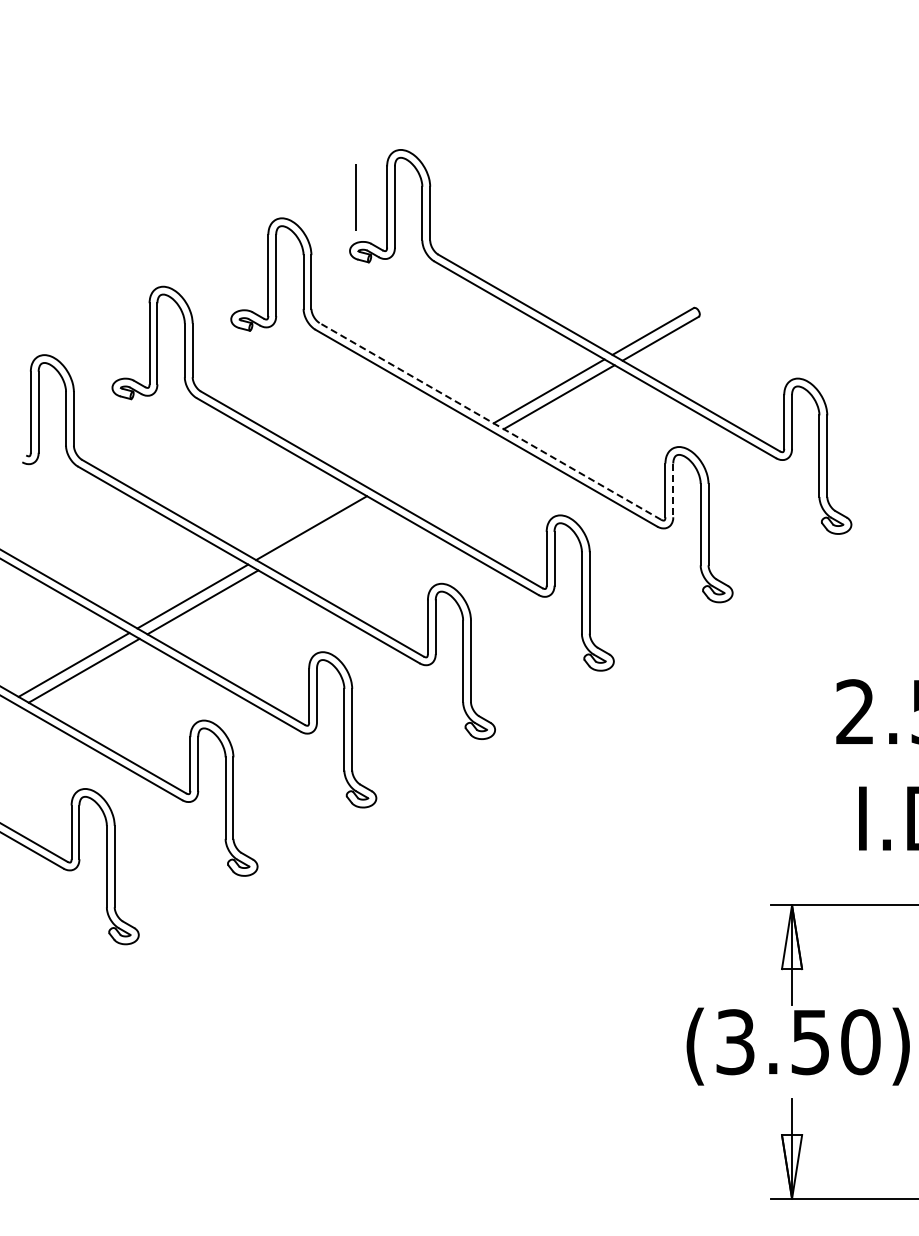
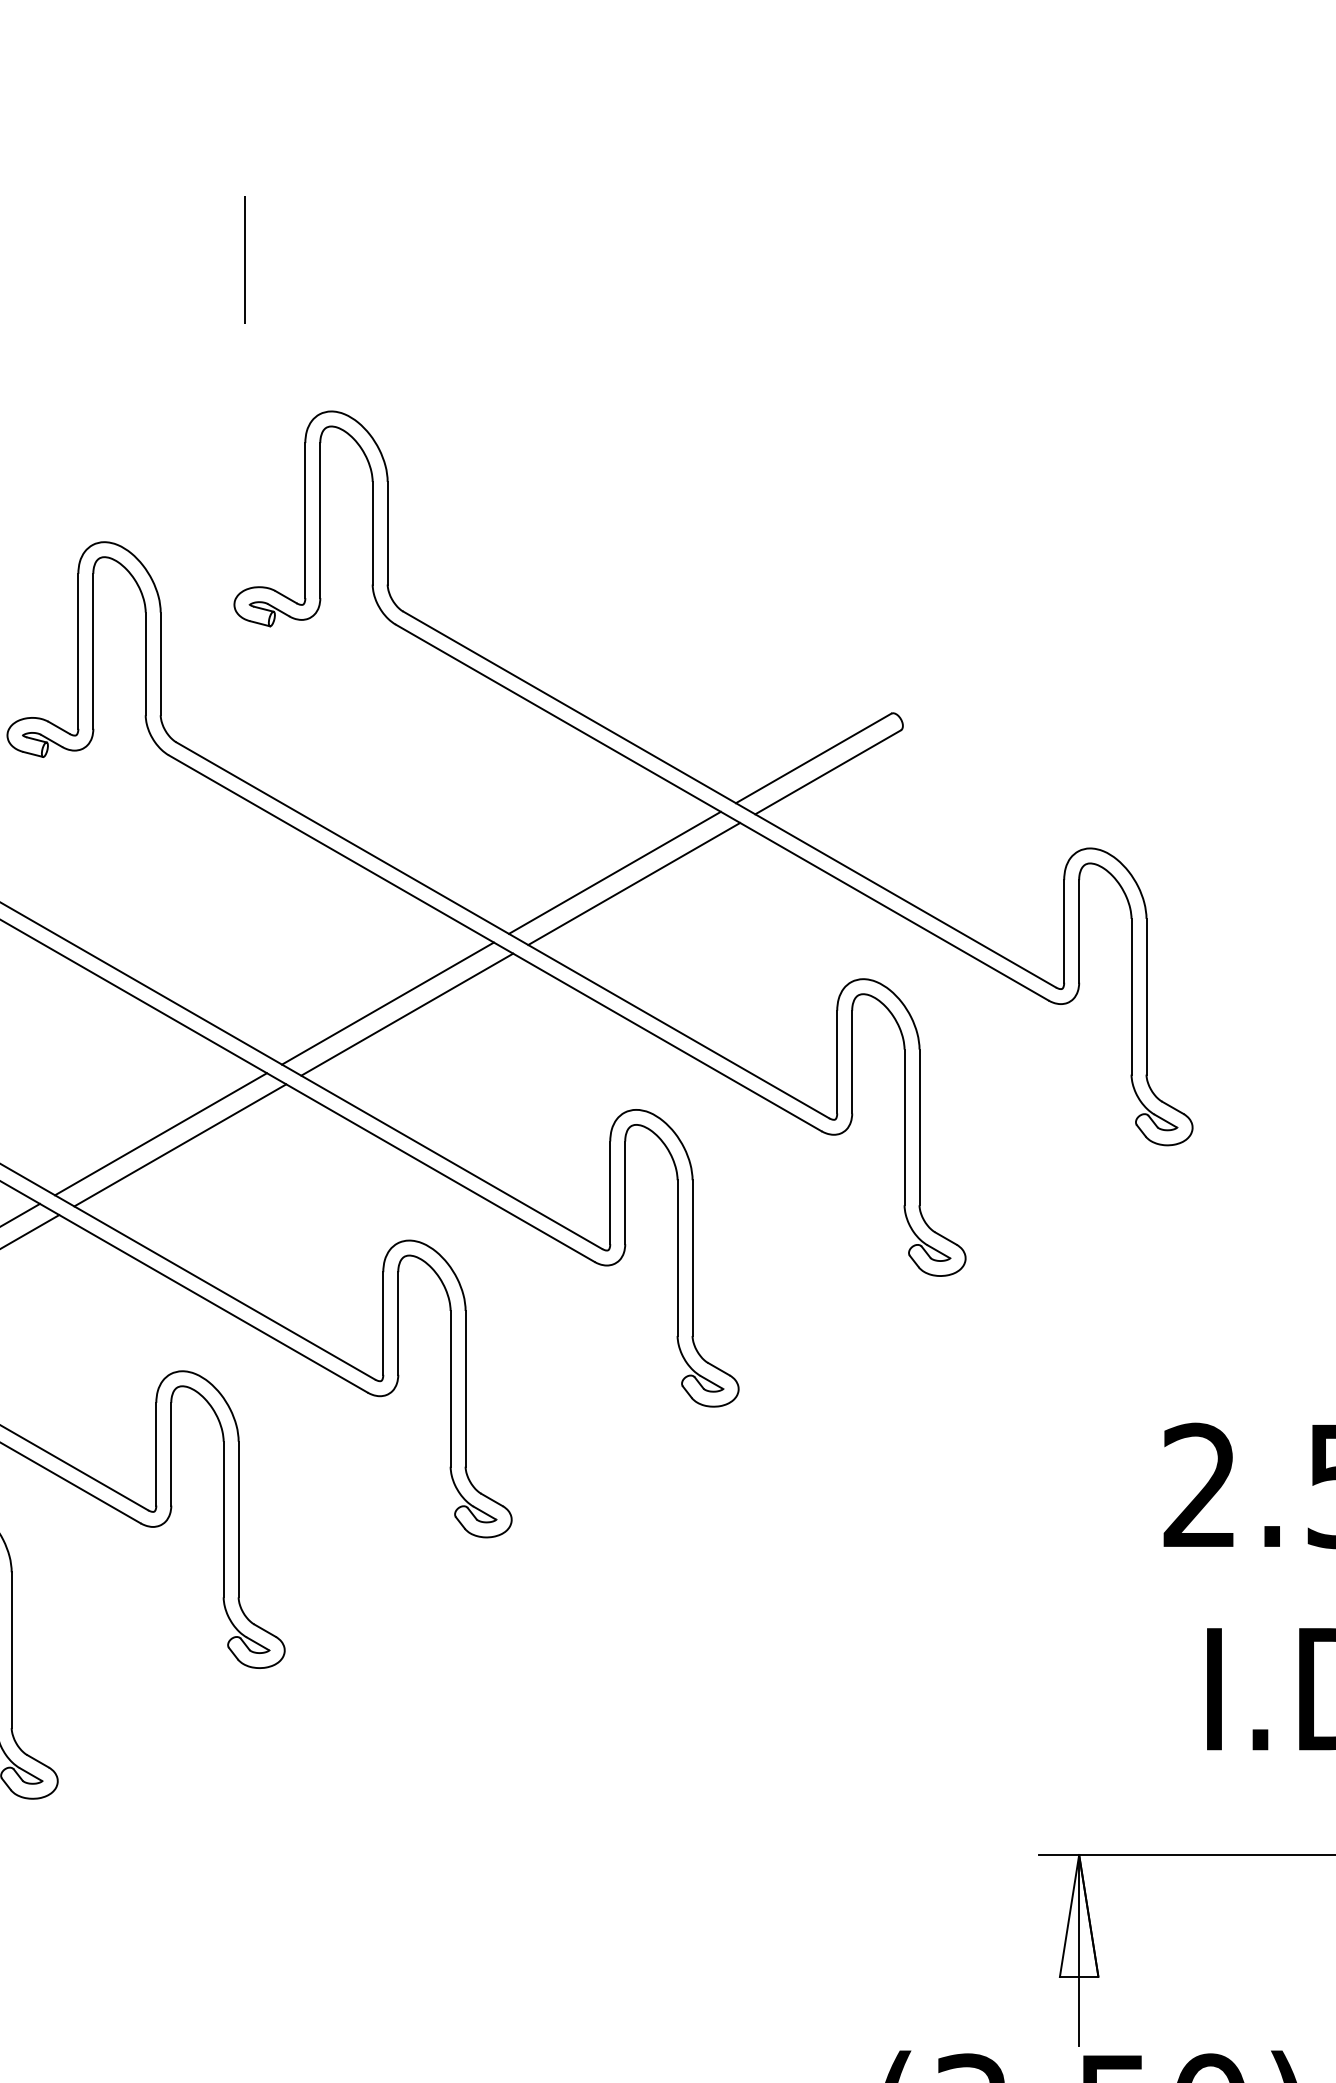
line: (355, 197) -> (244, 259), moved
line: (489, 421) -> (500, 930), dashed -> solid
line: (429, 459) -> (386, 1003), added
line: (440, 465) -> (407, 1014), added
line: (673, 490) -> (852, 1062), dashed -> solid
line: (321, 533) -> (179, 1144), added

